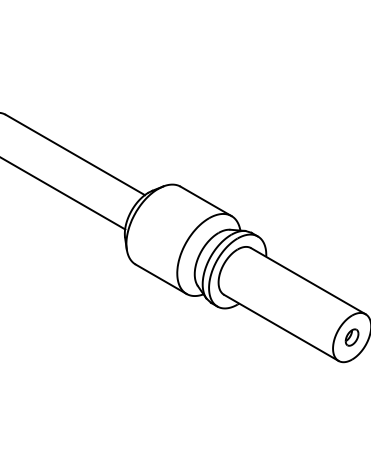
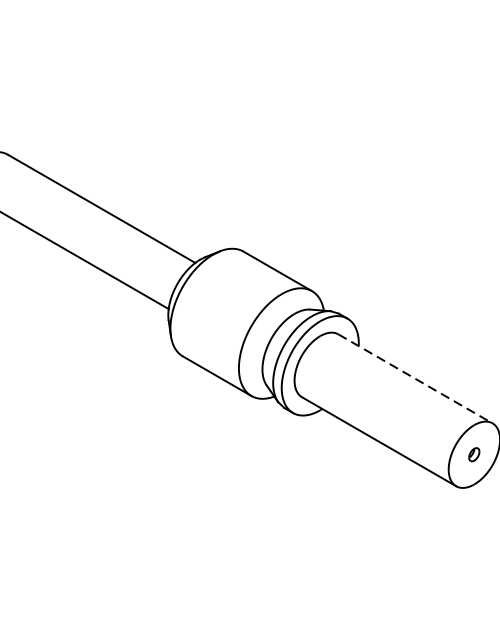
line: (308, 281) -> (415, 379), solid -> dashed
part: (351, 337) -> (473, 454), size x0.6

